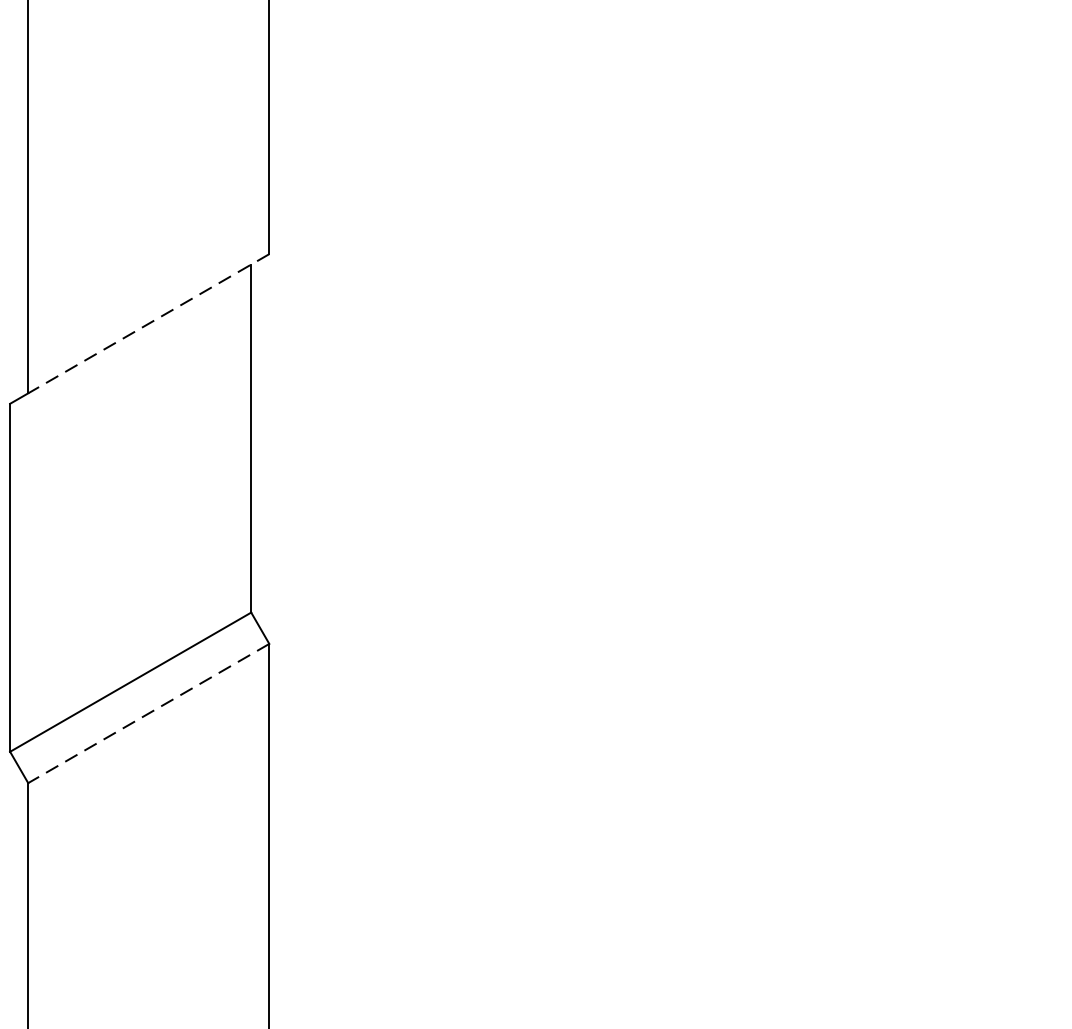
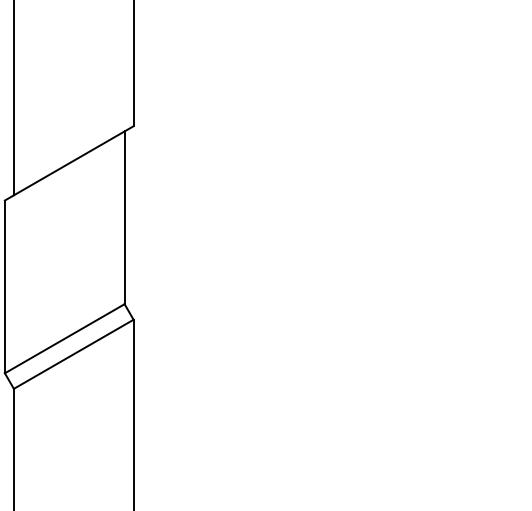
line: (148, 325) -> (73, 161), dashed -> solid
line: (148, 713) -> (73, 354), dashed -> solid

